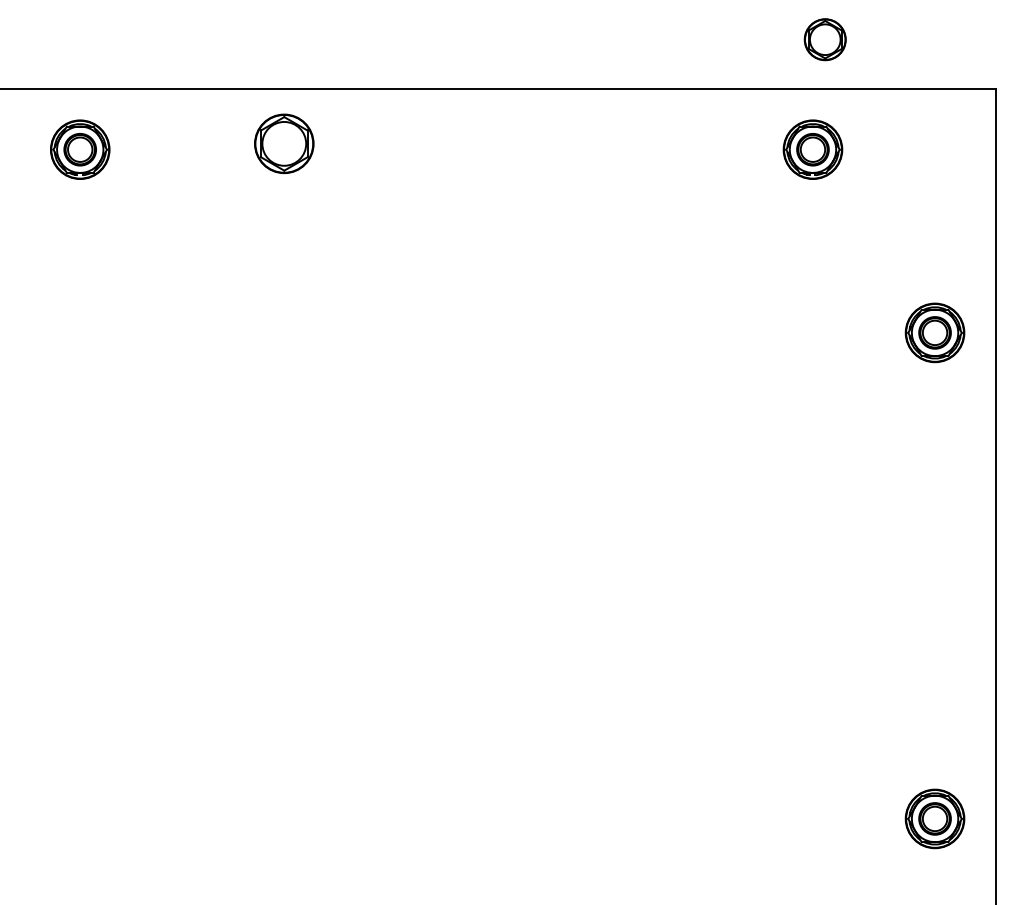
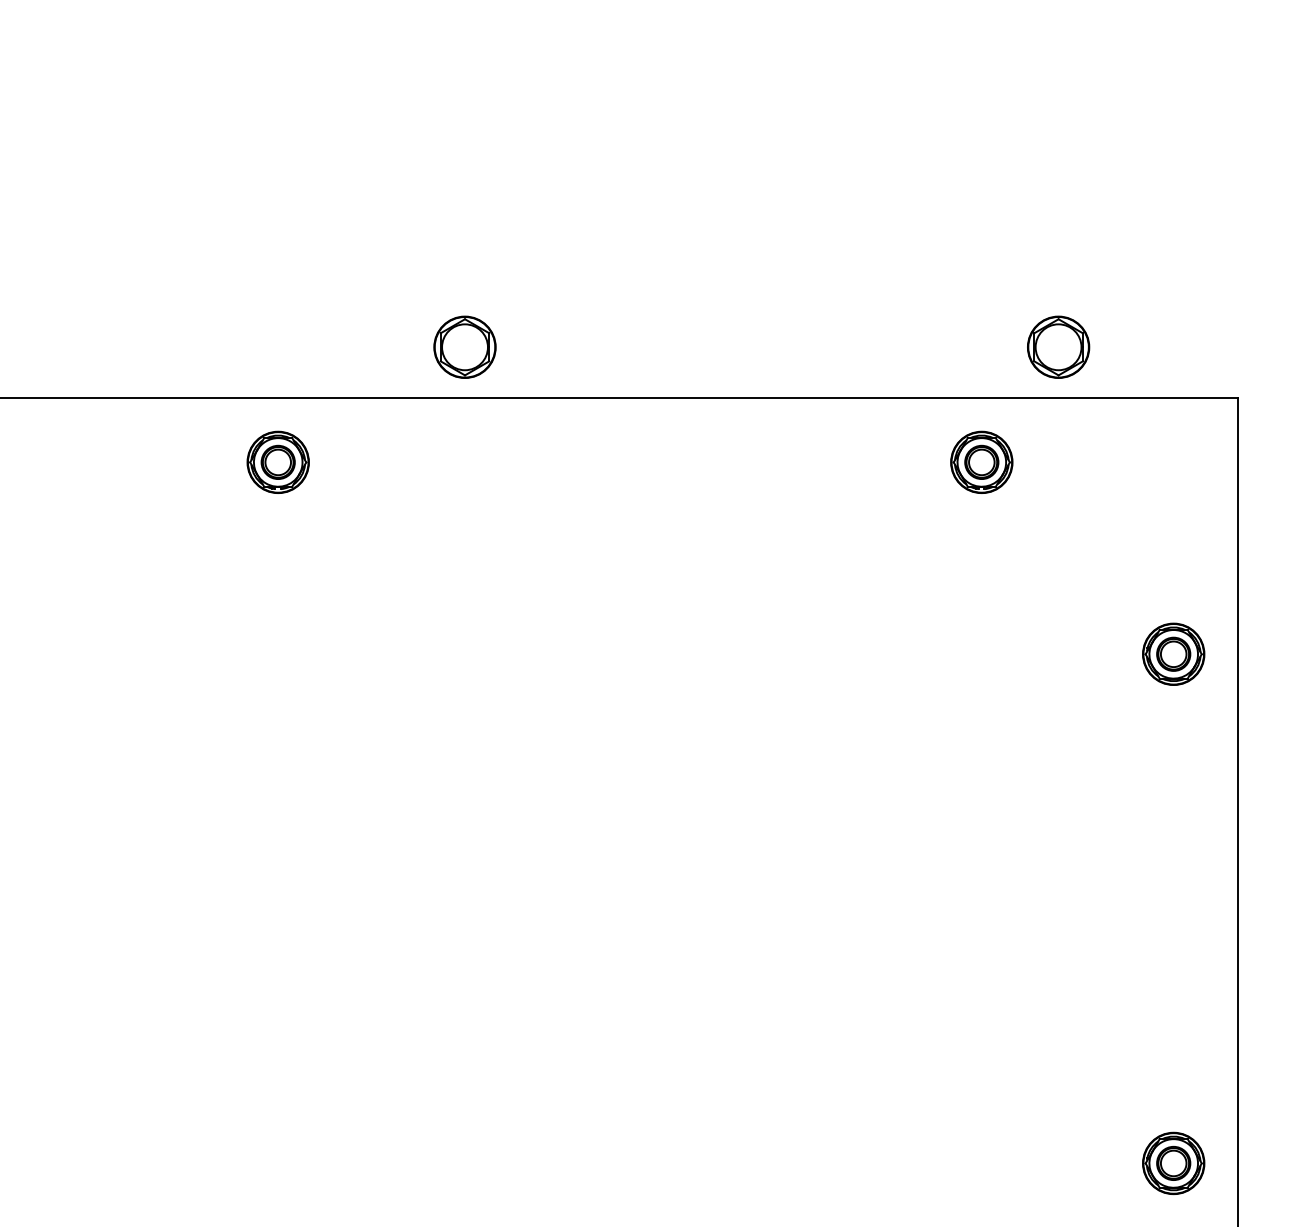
part: (825, 39) -> (1058, 346), size x1.43
part: (283, 143) -> (464, 346), moved
part: (812, 148) -> (981, 461), moved

